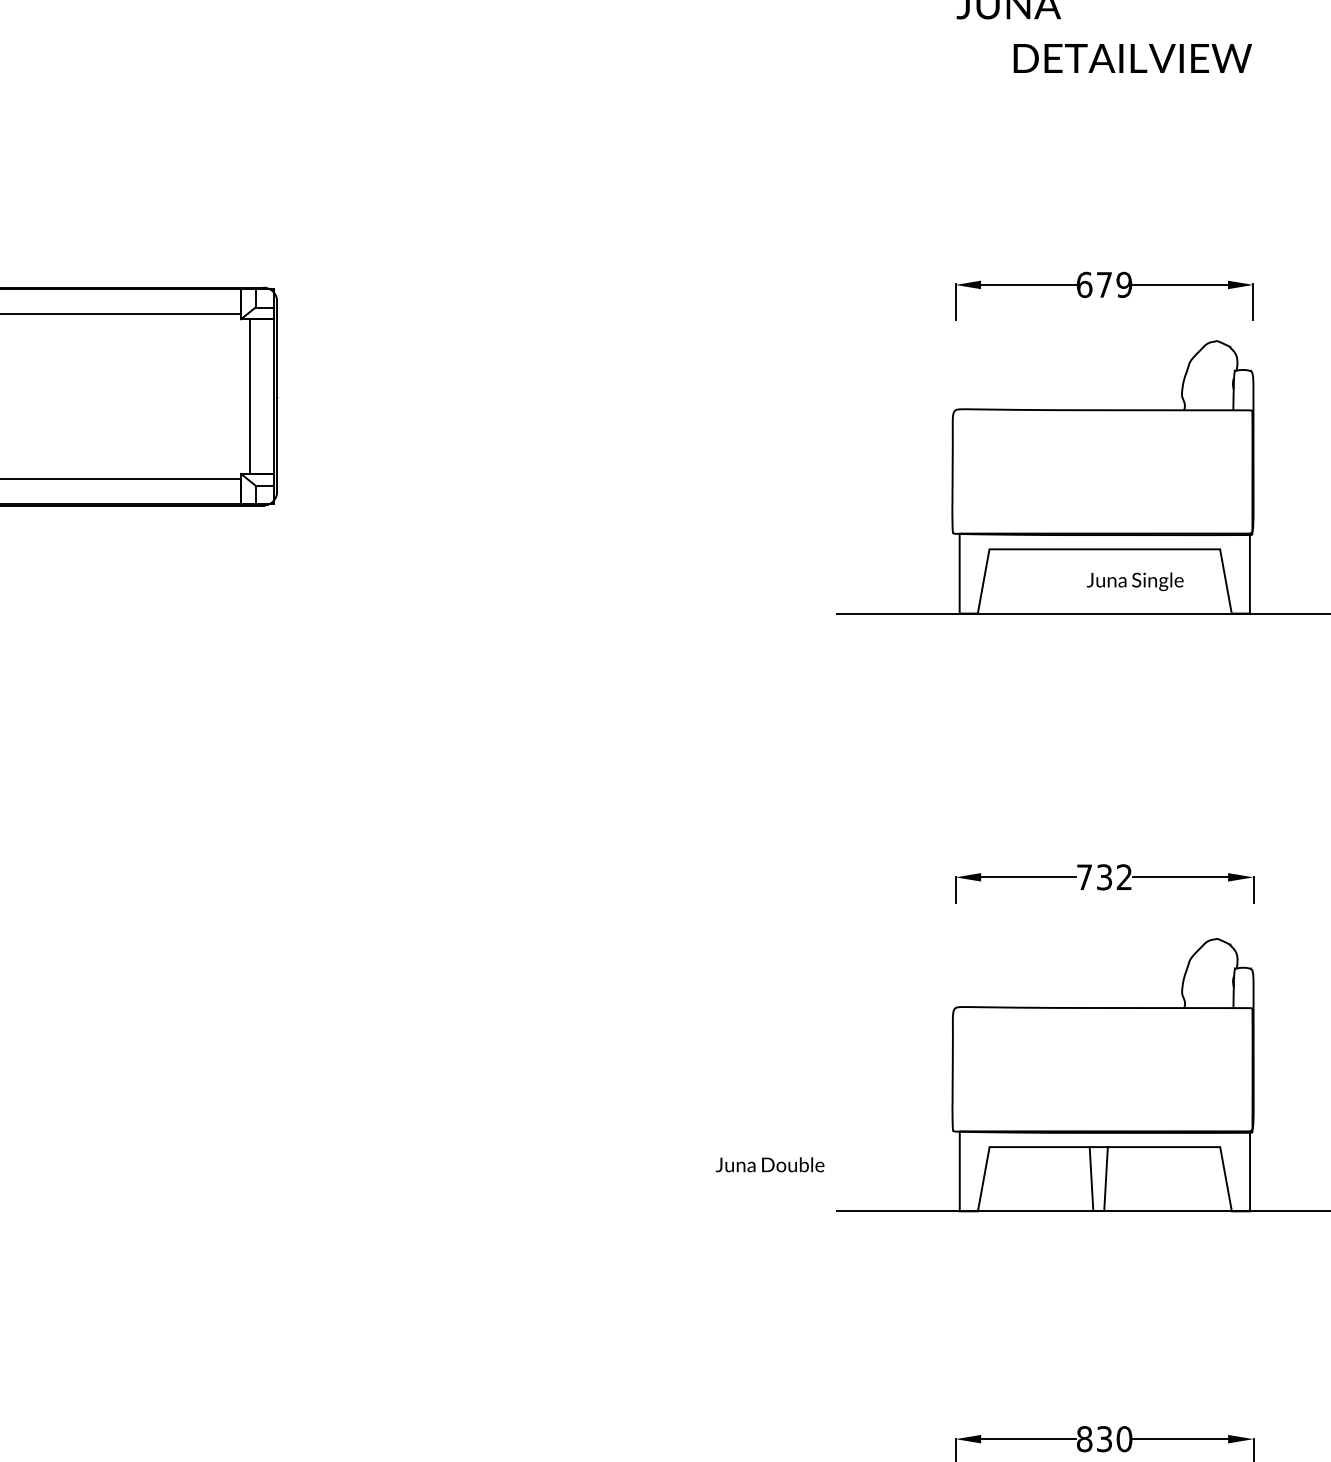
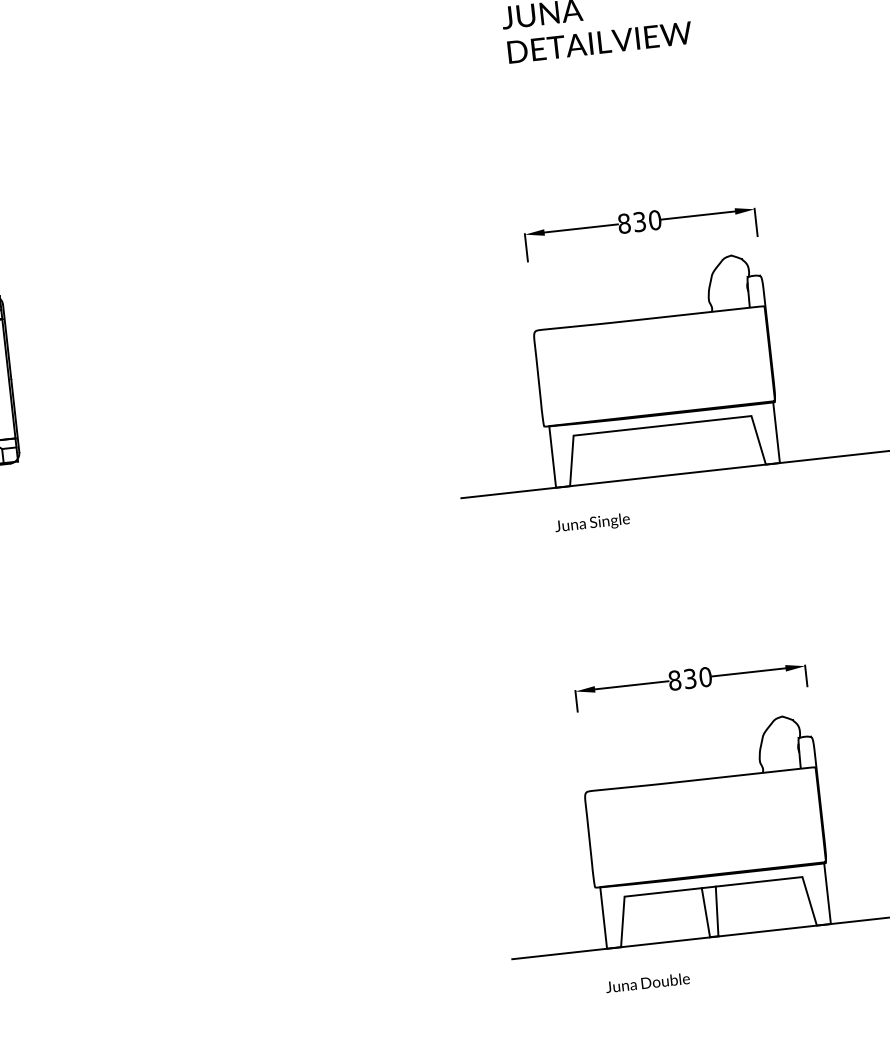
text: (1132, 58) -> (599, 42), moved
text: (1104, 284) -> (639, 221), 679 -> 830
text: (1134, 581) -> (591, 523), moved
text: (1104, 877) -> (690, 678), 732 -> 830
text: (769, 1164) -> (647, 982), moved

